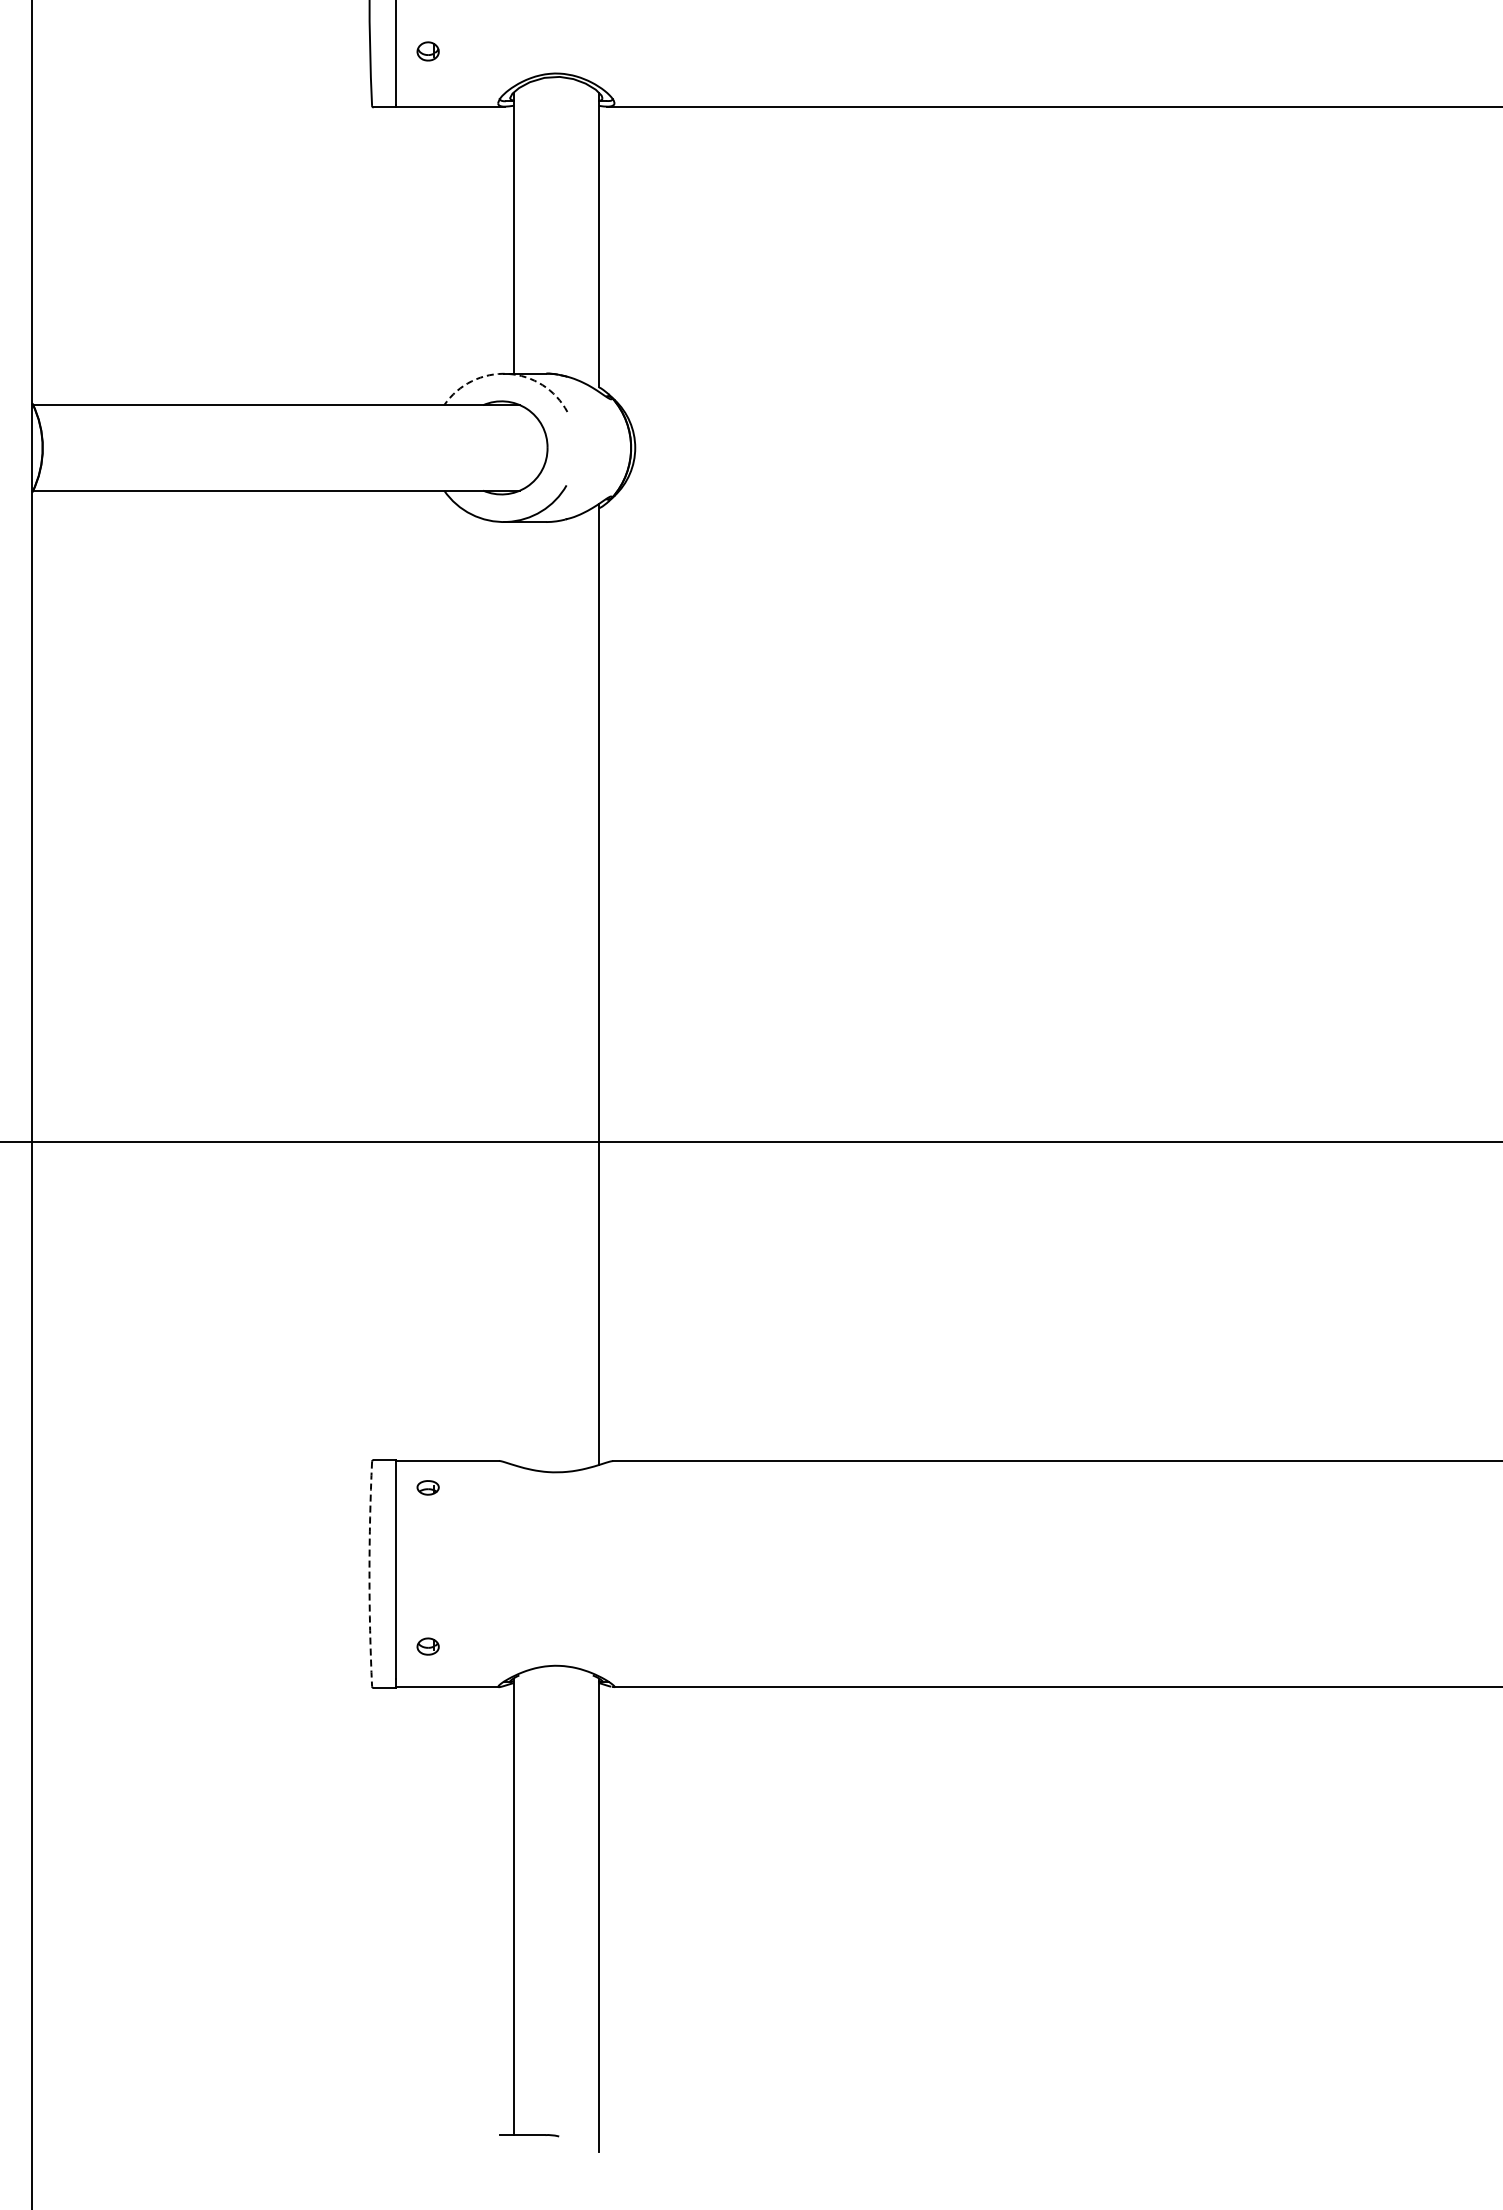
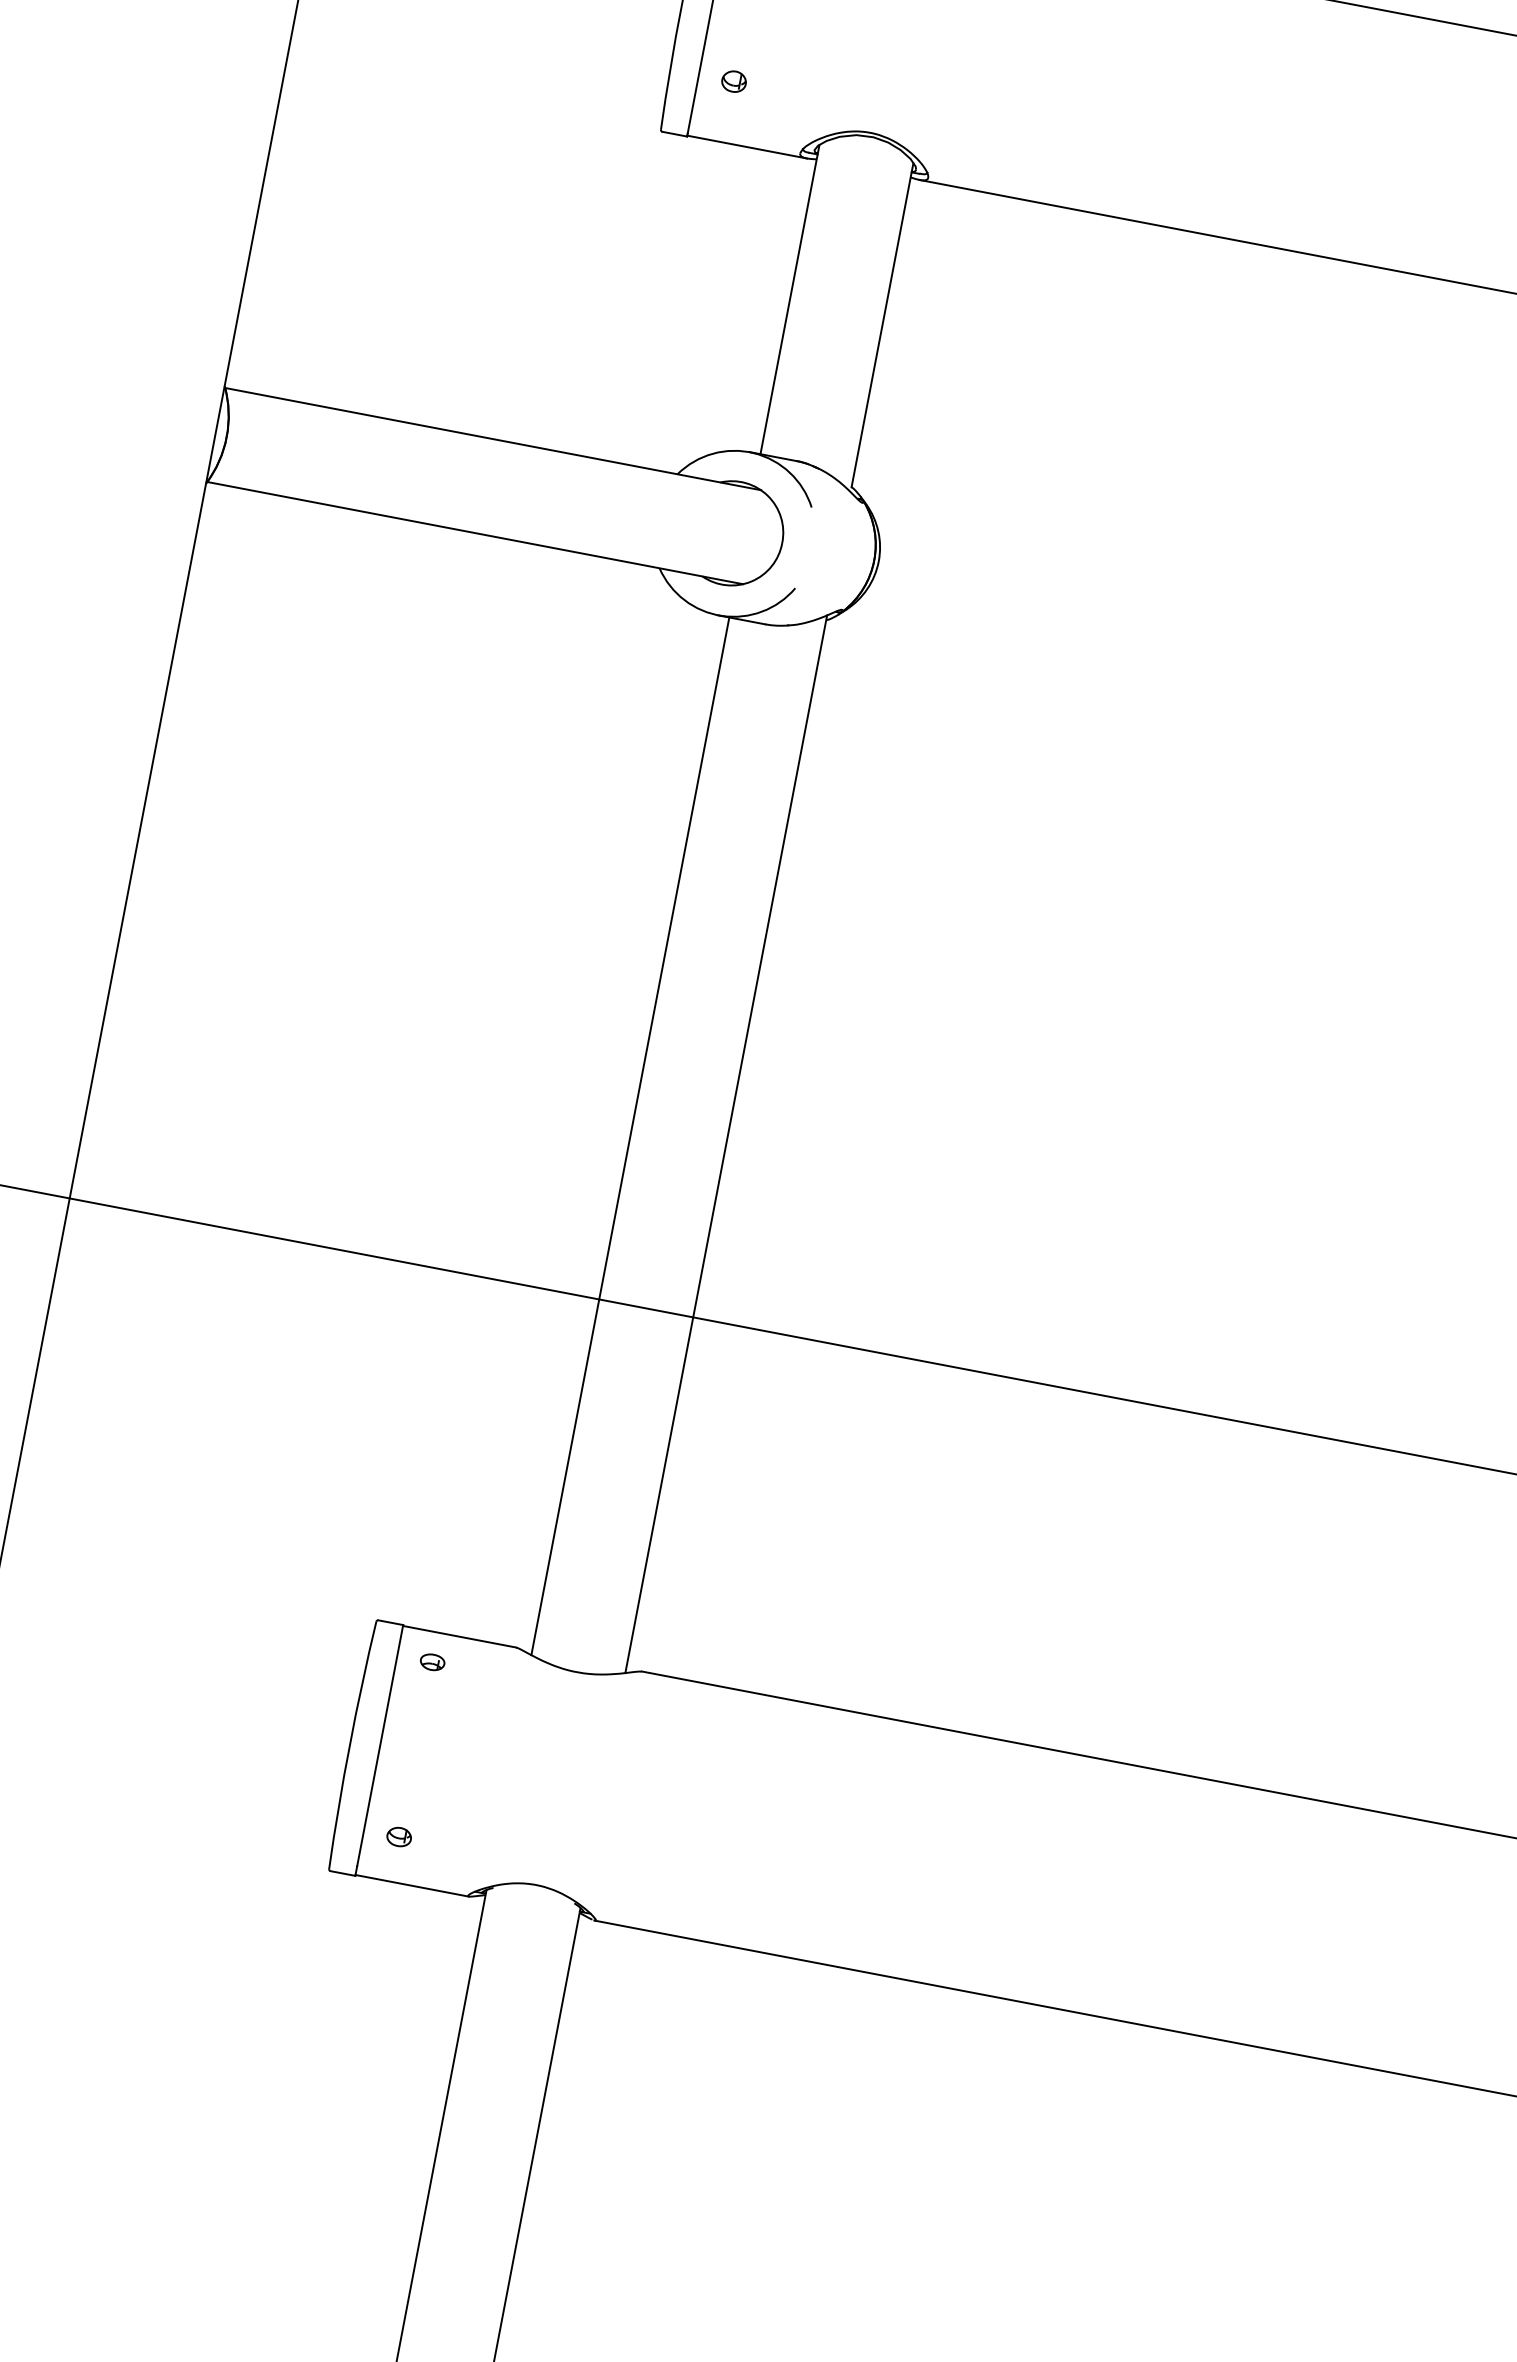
arc: (507, 373) -> (753, 452), dashed -> solid
line: (513, 993) -> (630, 1136), added
arc: (369, 1574) -> (349, 1745), dashed -> solid

